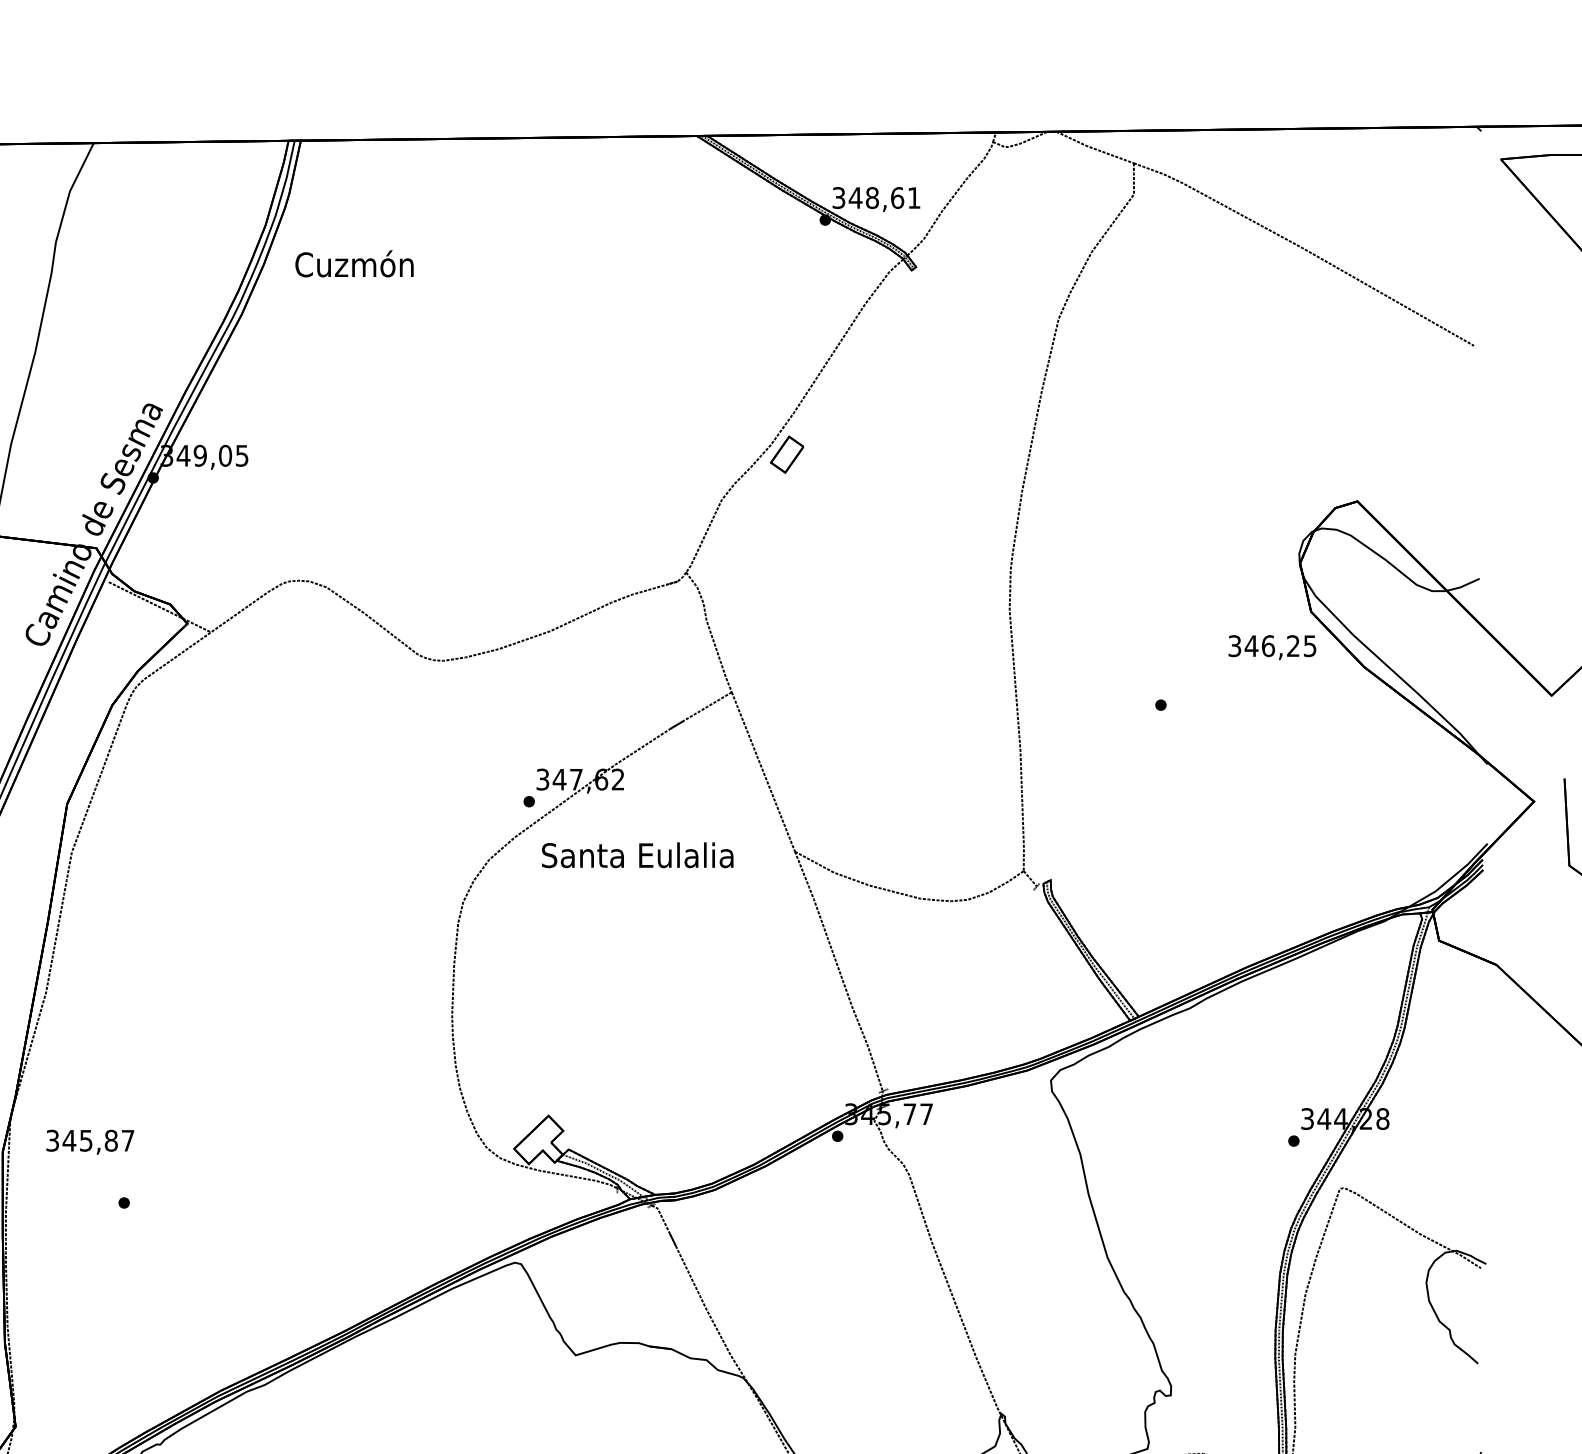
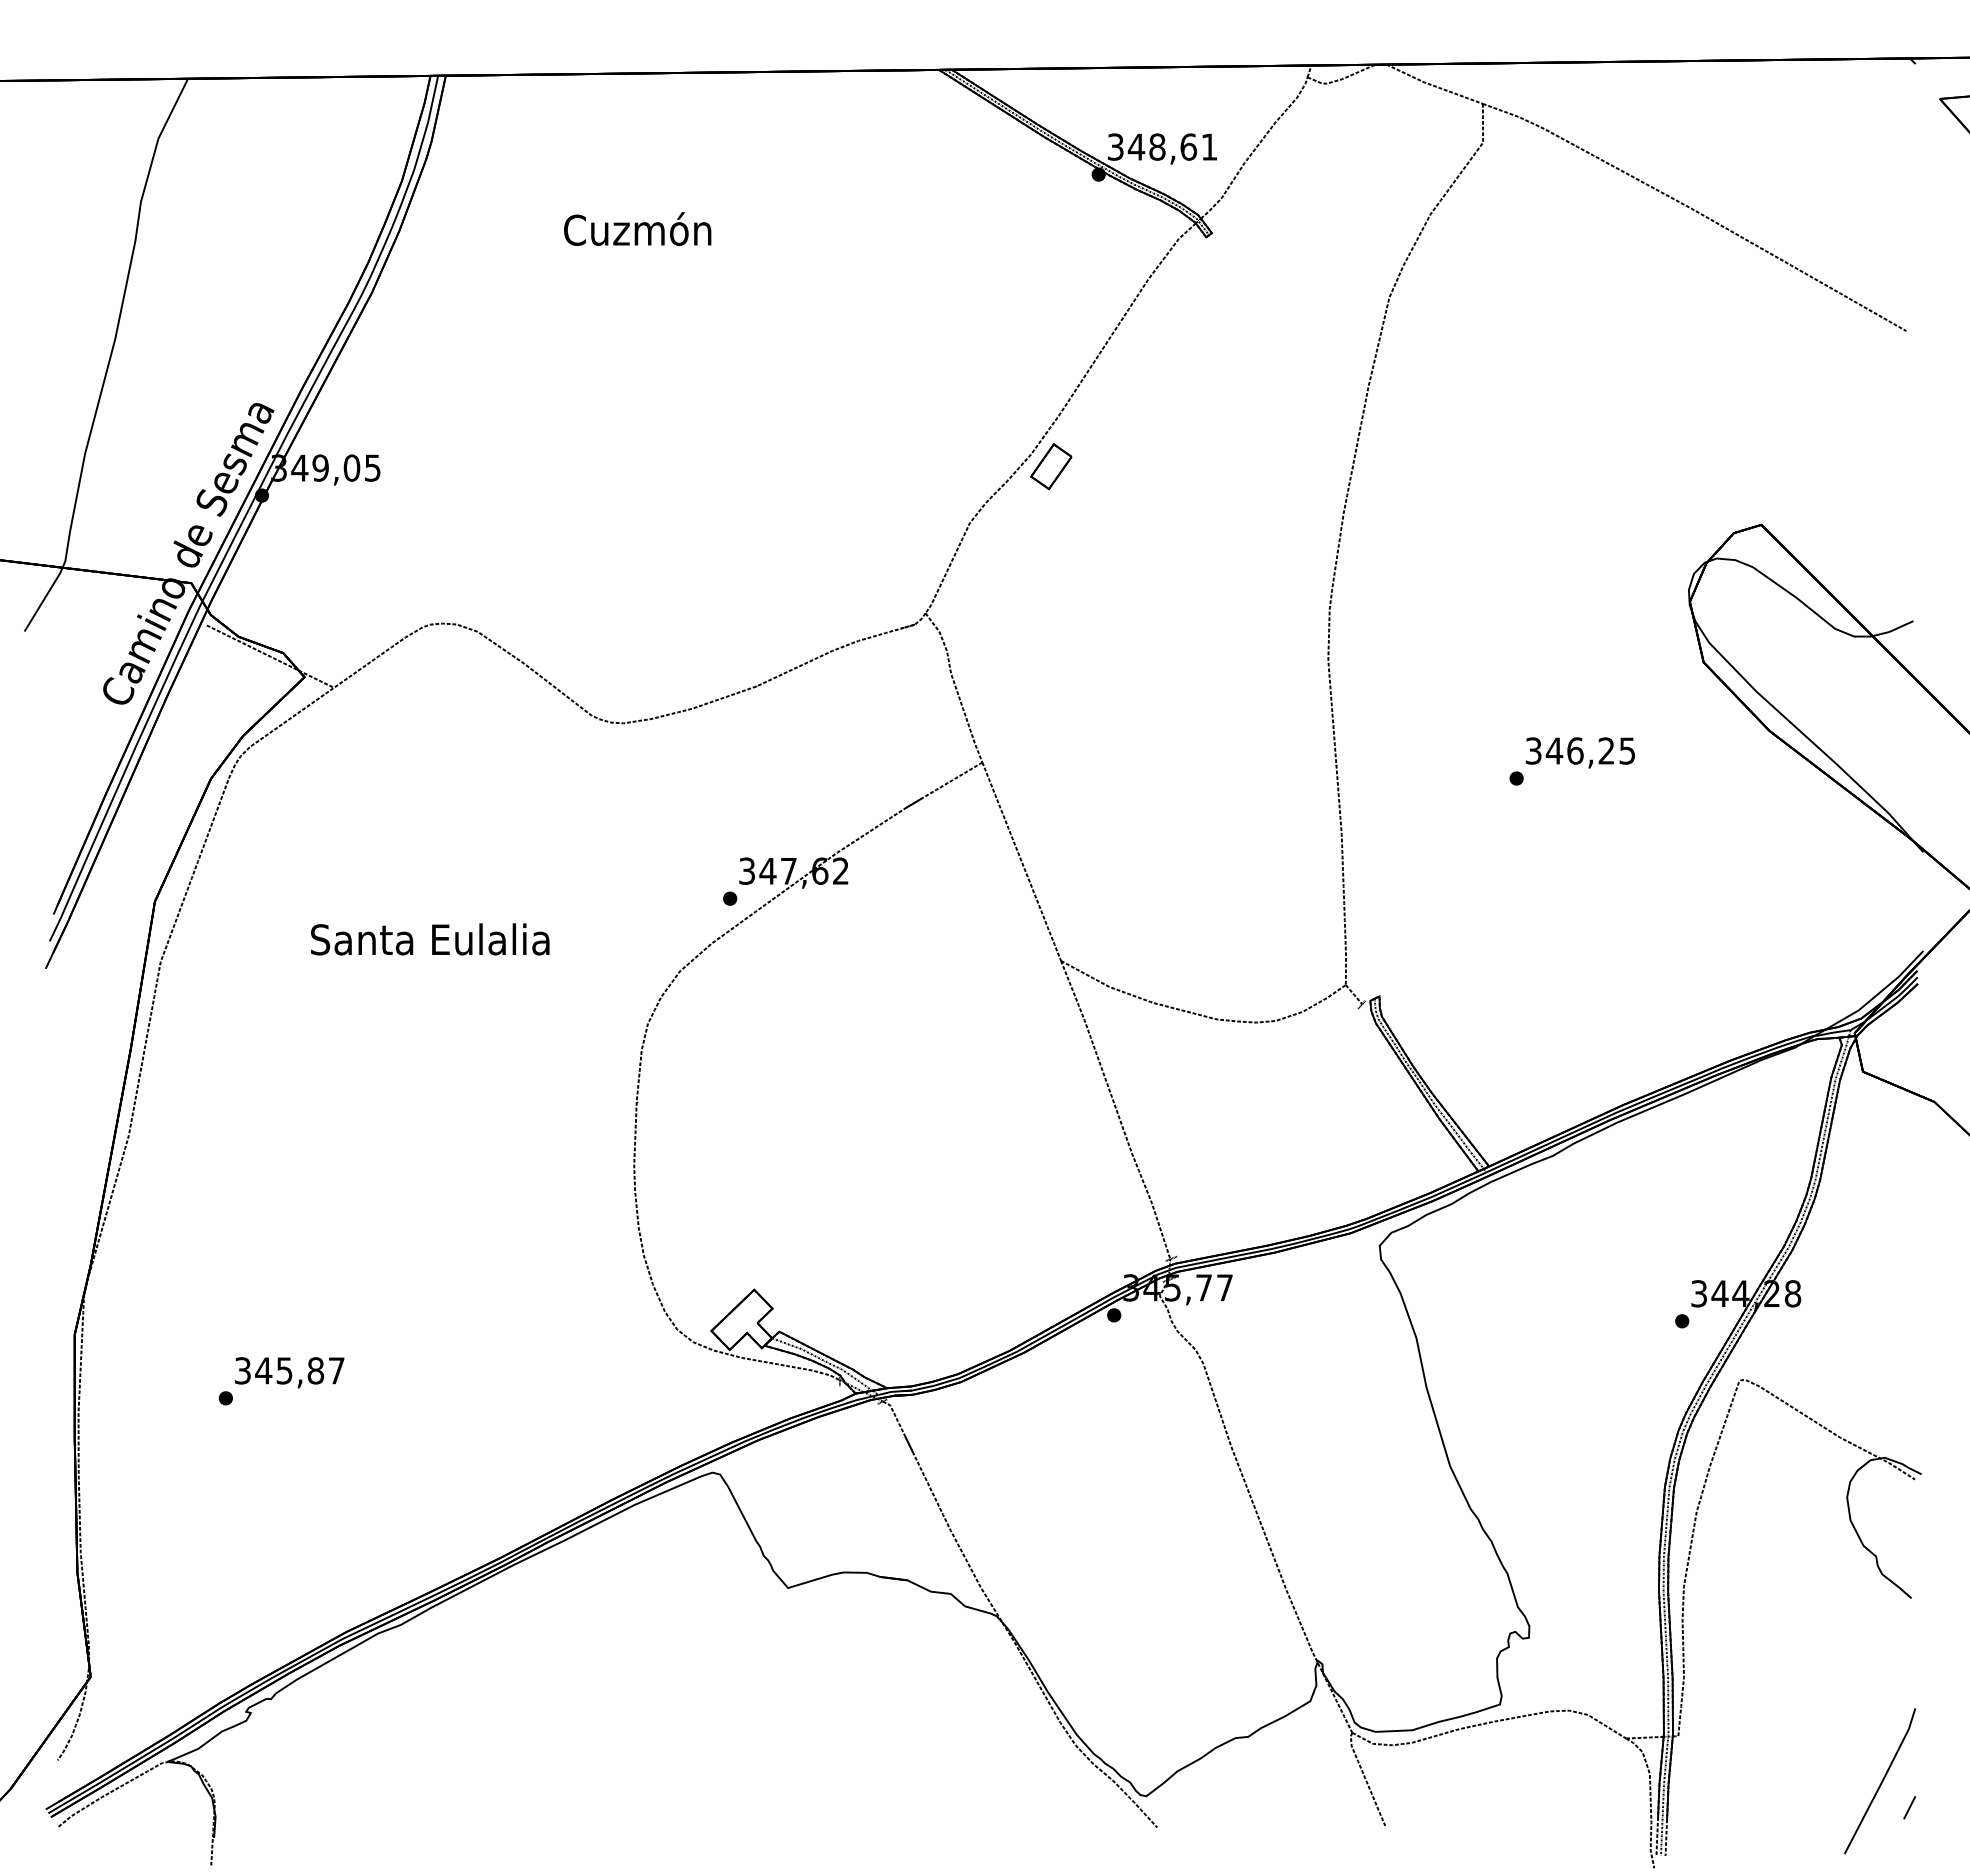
text: (354, 263) -> (637, 228), moved
text: (1271, 647) -> (1579, 752), moved
text: (637, 855) -> (430, 939), moved
text: (90, 1142) -> (289, 1372), moved

